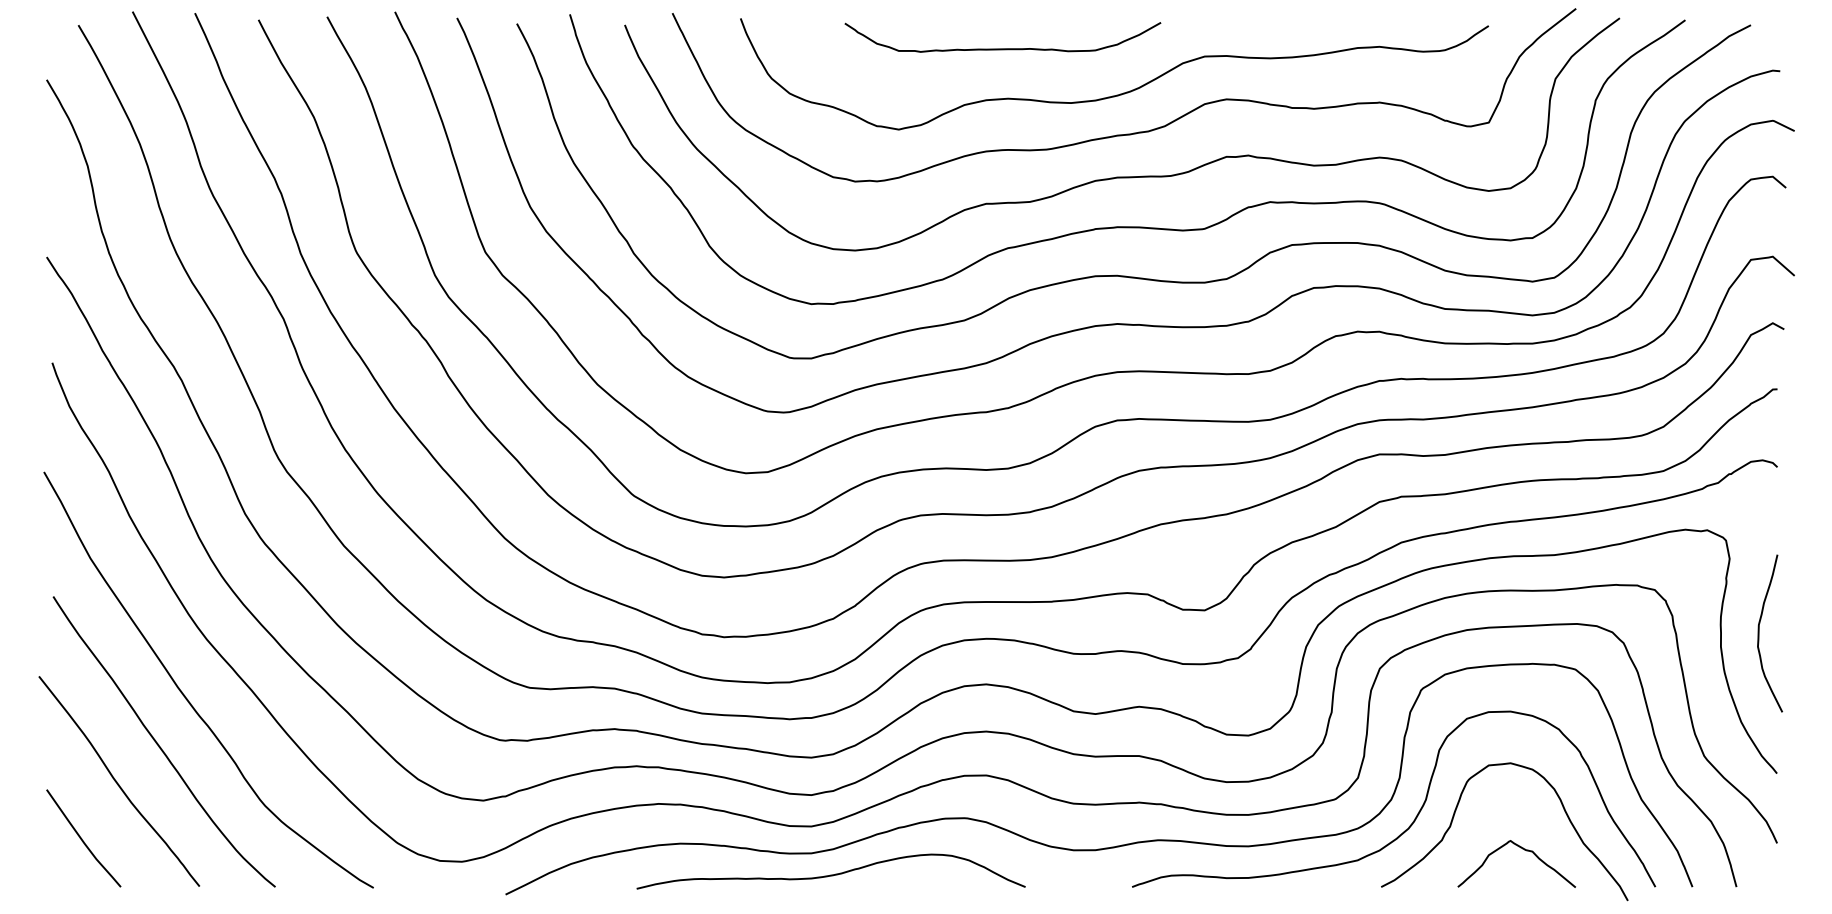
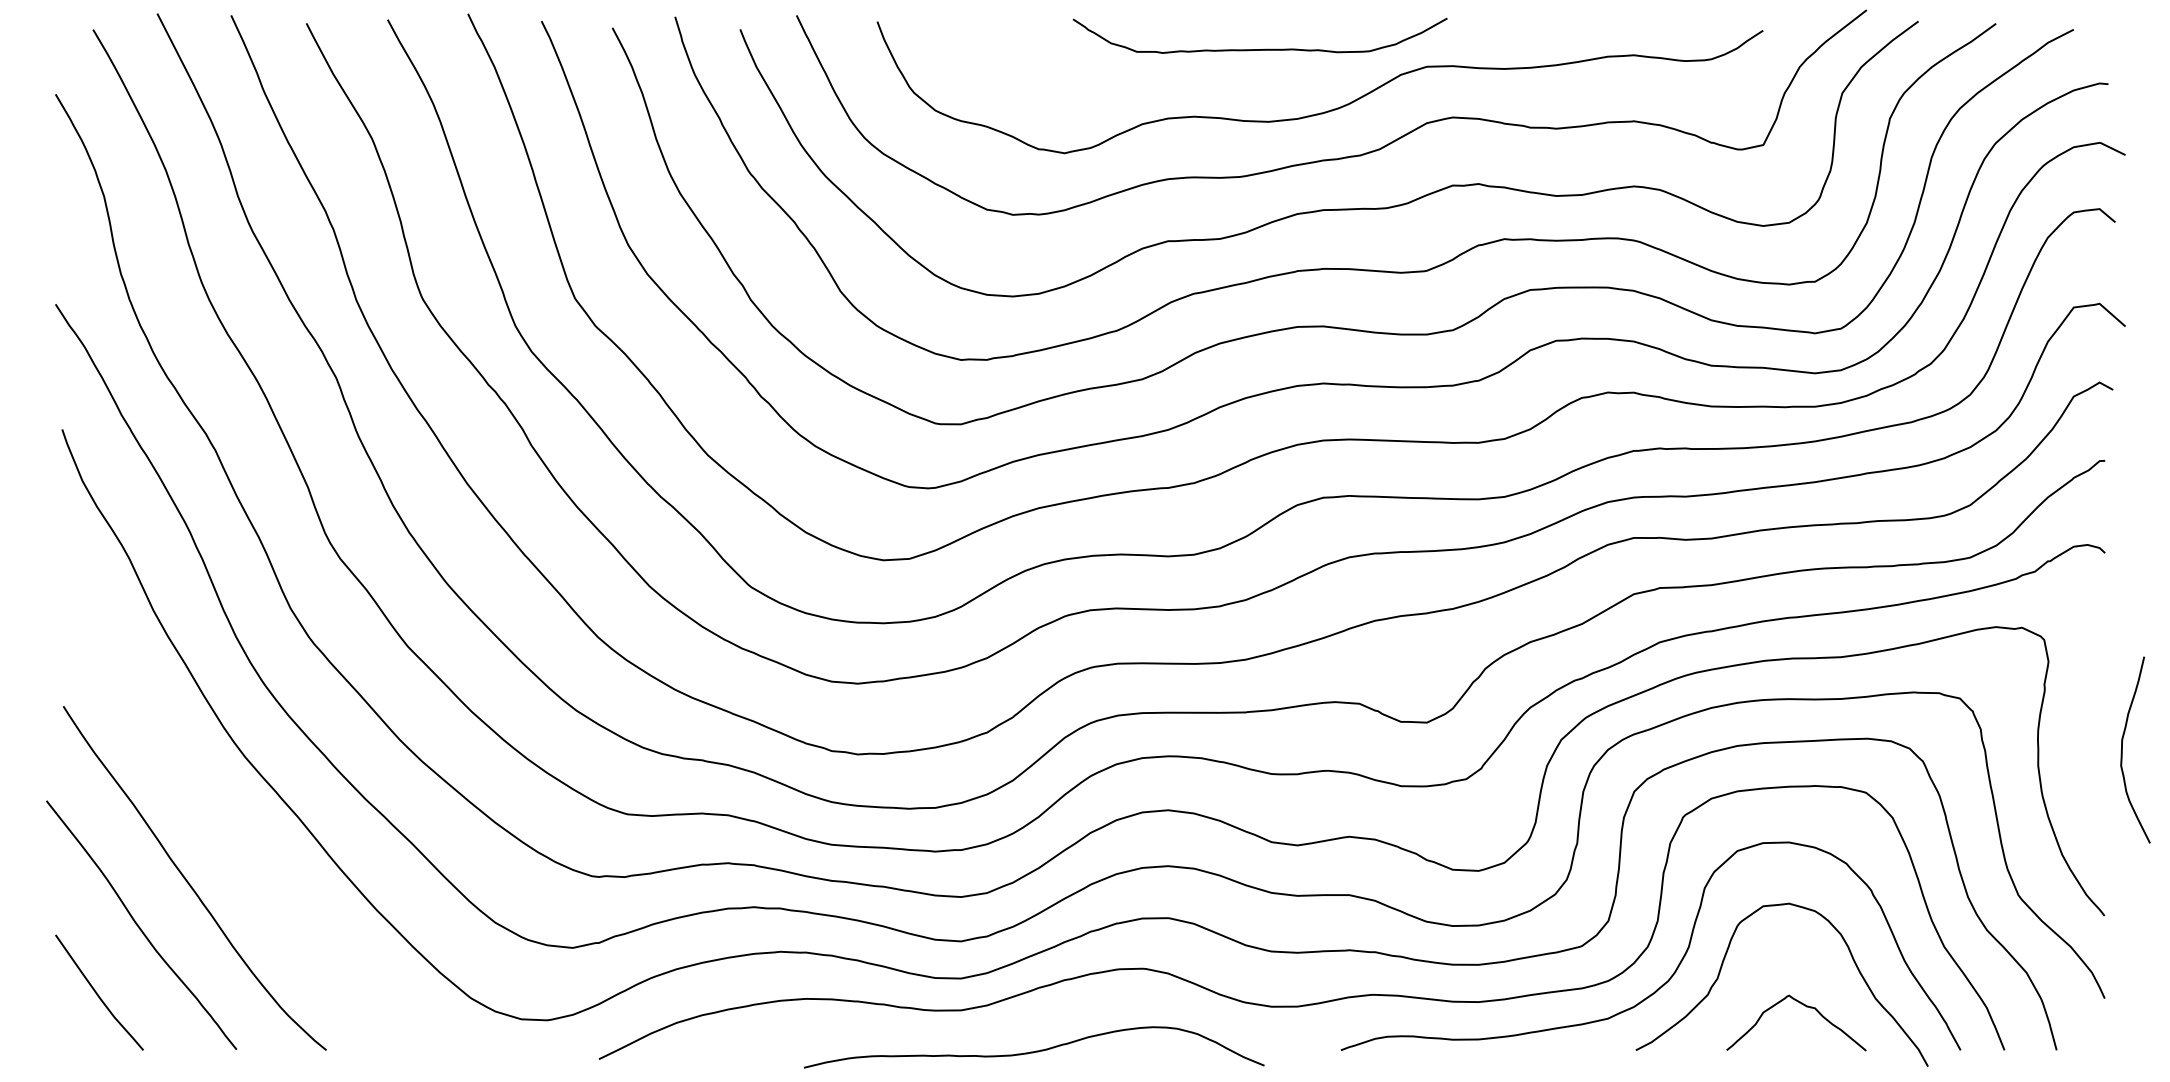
curve: (1002, 48) -> (1259, 48), moved
curve: (1759, 633) -> (2122, 750), moved
curve: (185, 695) -> (219, 823), removed
curve: (830, 874) -> (1033, 1050), moved

